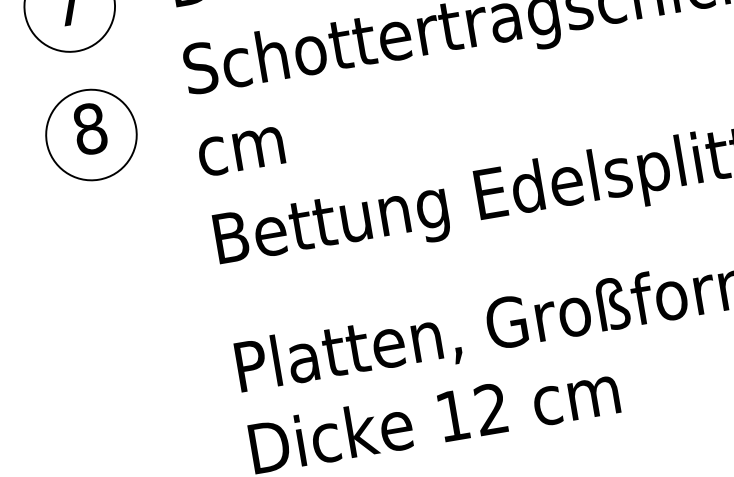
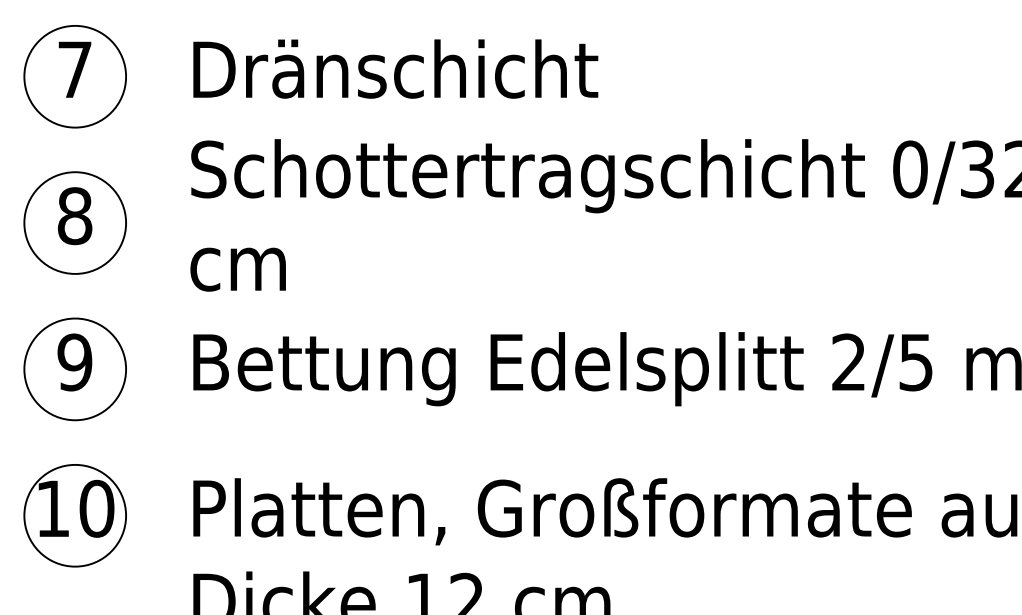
part: (112, 263) -> (74, 369), added
part: (134, 391) -> (74, 515), added

